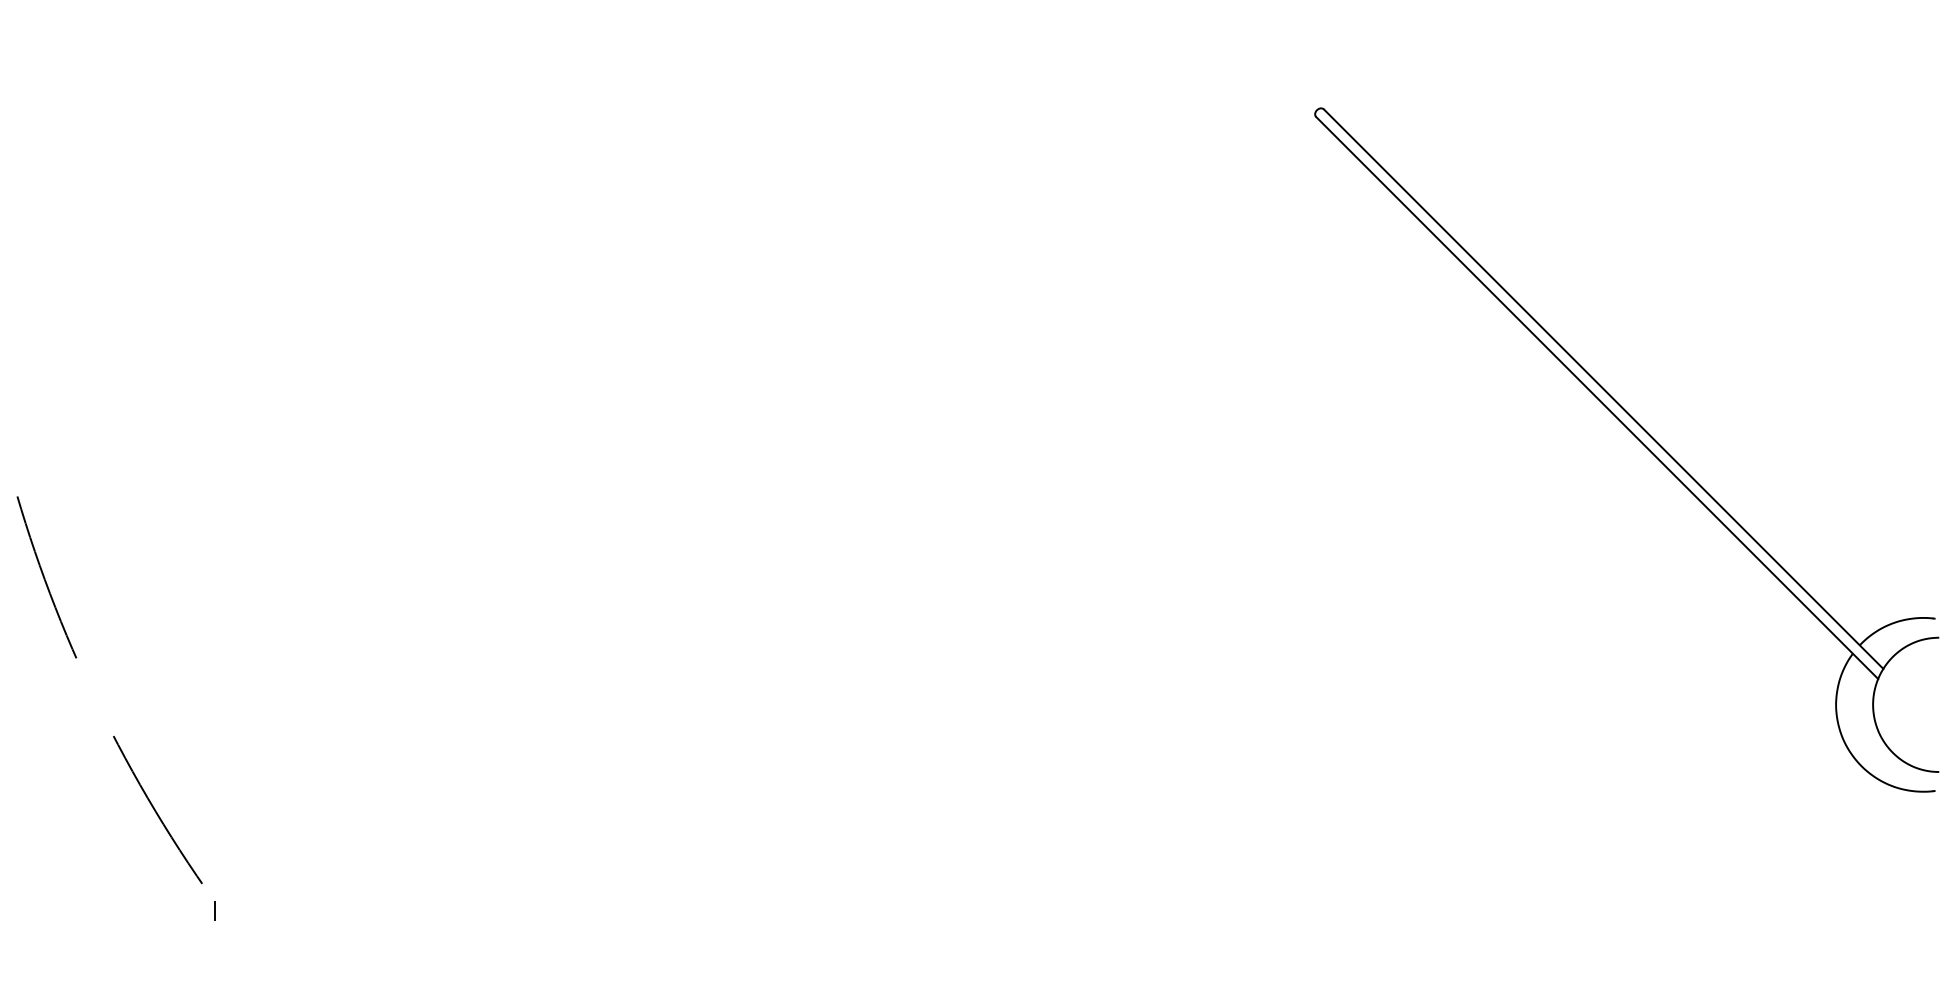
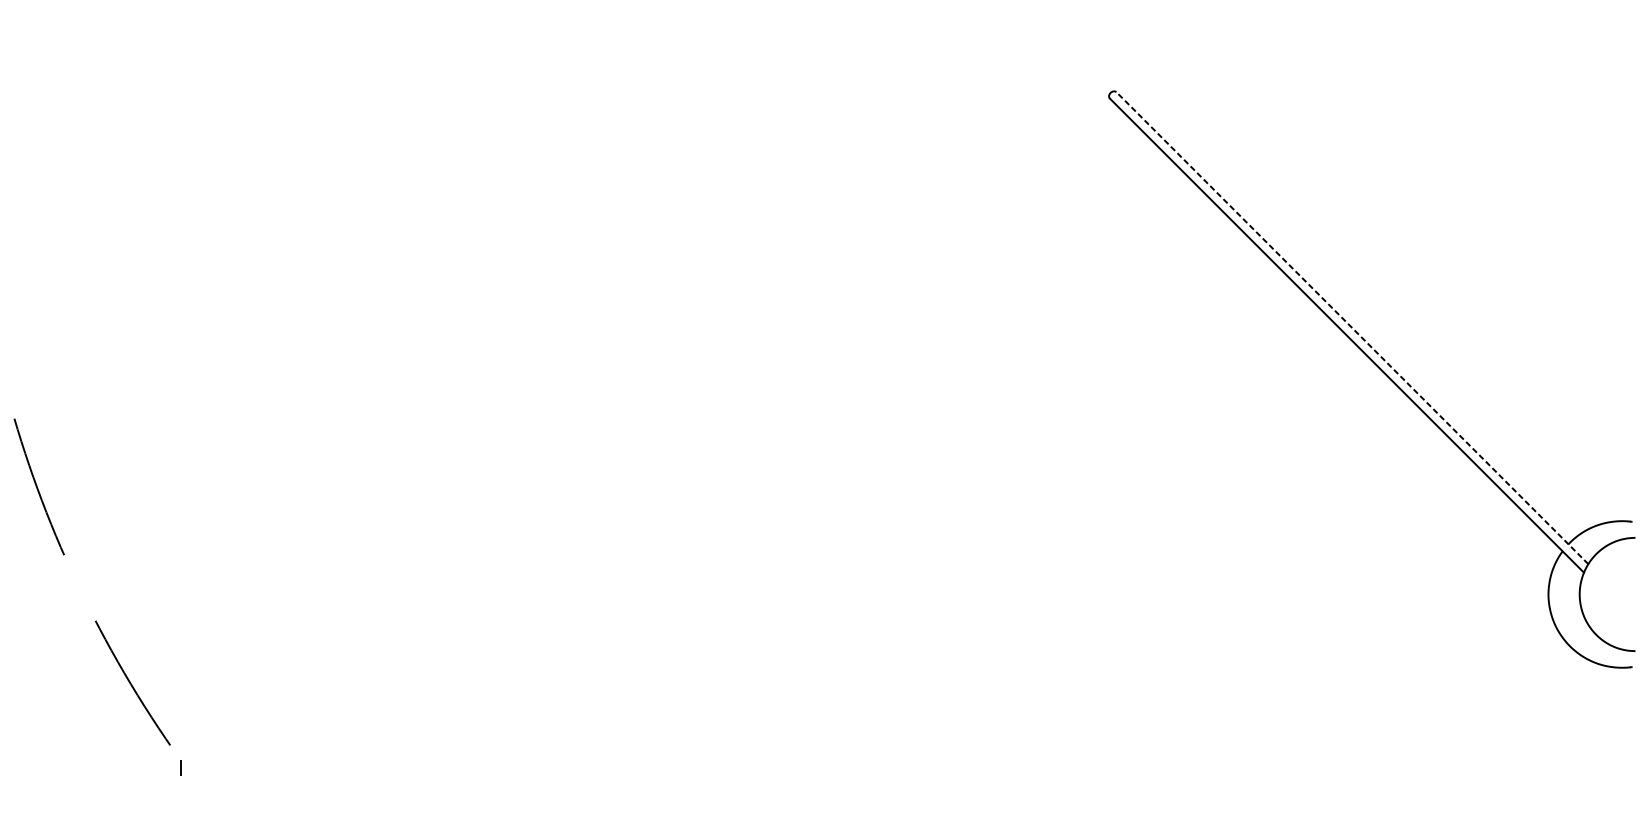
line: (1603, 389) -> (1352, 328), solid -> dashed

